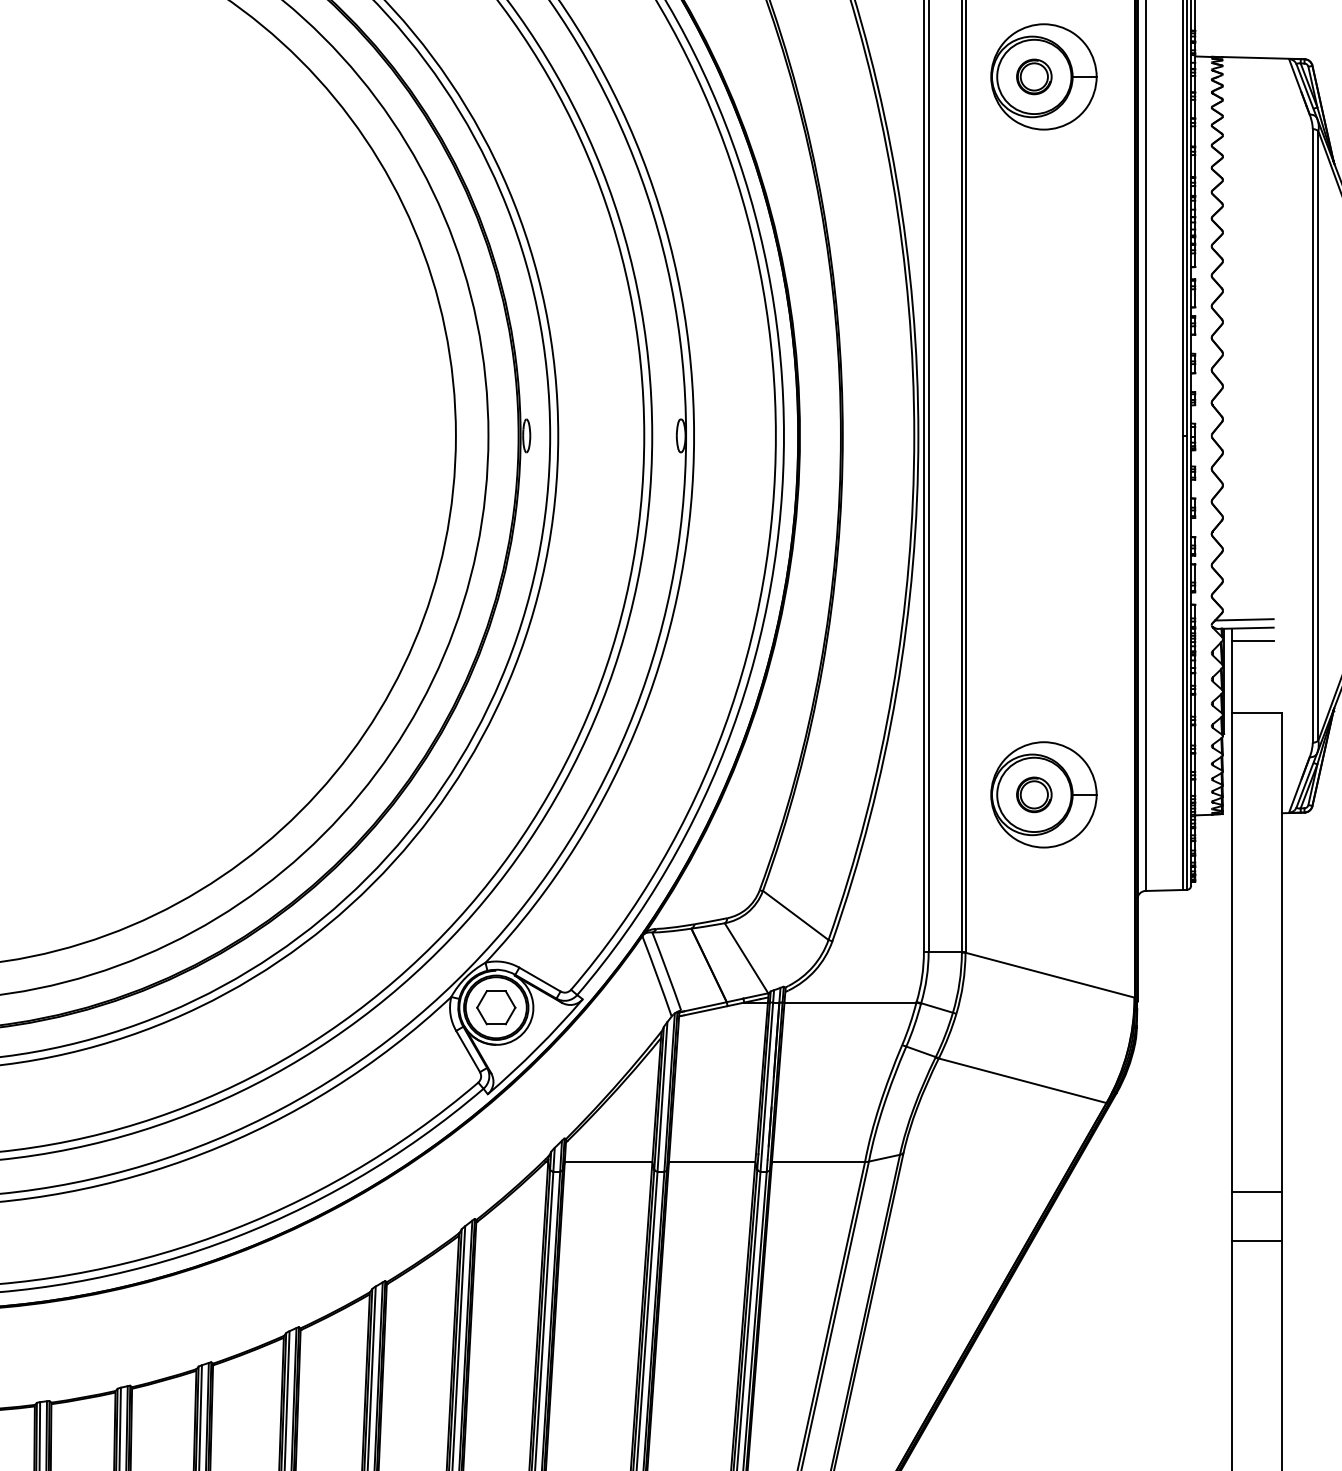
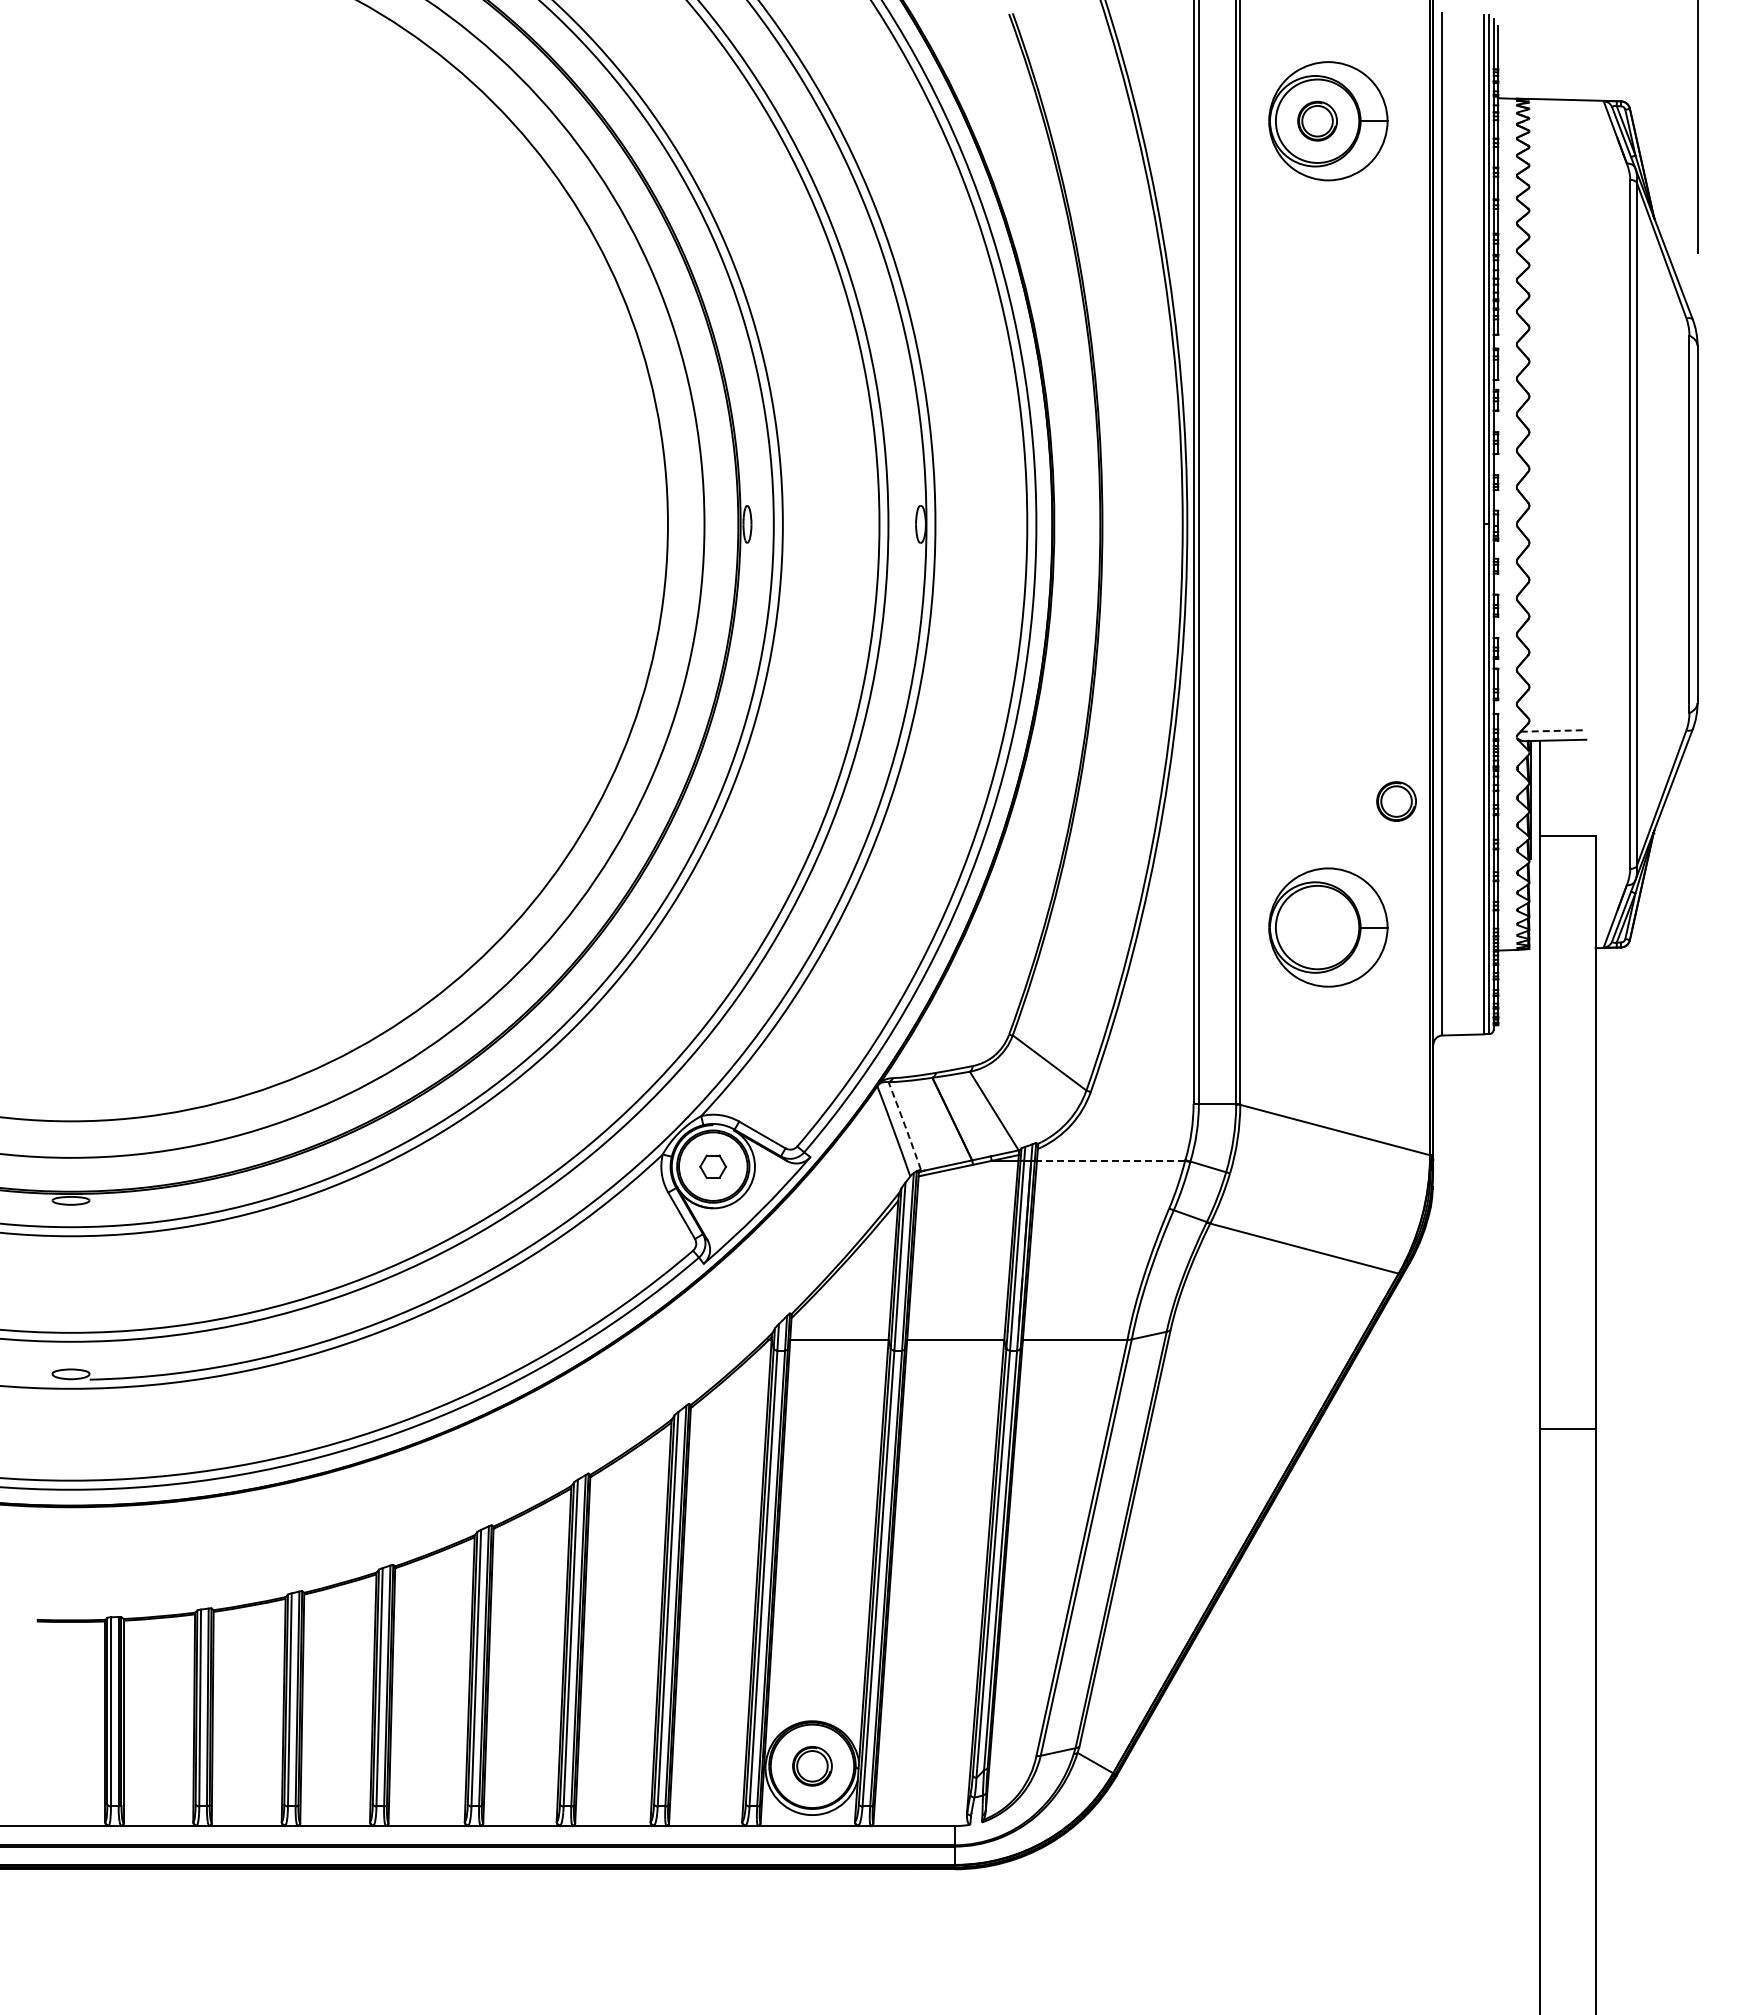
line: (1244, 619) -> (1553, 730), solid -> dashed
line: (1253, 641) -> (1563, 755), removed
part: (1034, 794) -> (1396, 801), moved
arc: (667, 971) -> (905, 1125), solid -> dashed
line: (849, 1002) -> (1110, 1160), solid -> dashed
part: (495, 1007) -> (712, 1166), size x0.6
line: (1256, 1191) -> (1567, 1373), removed

